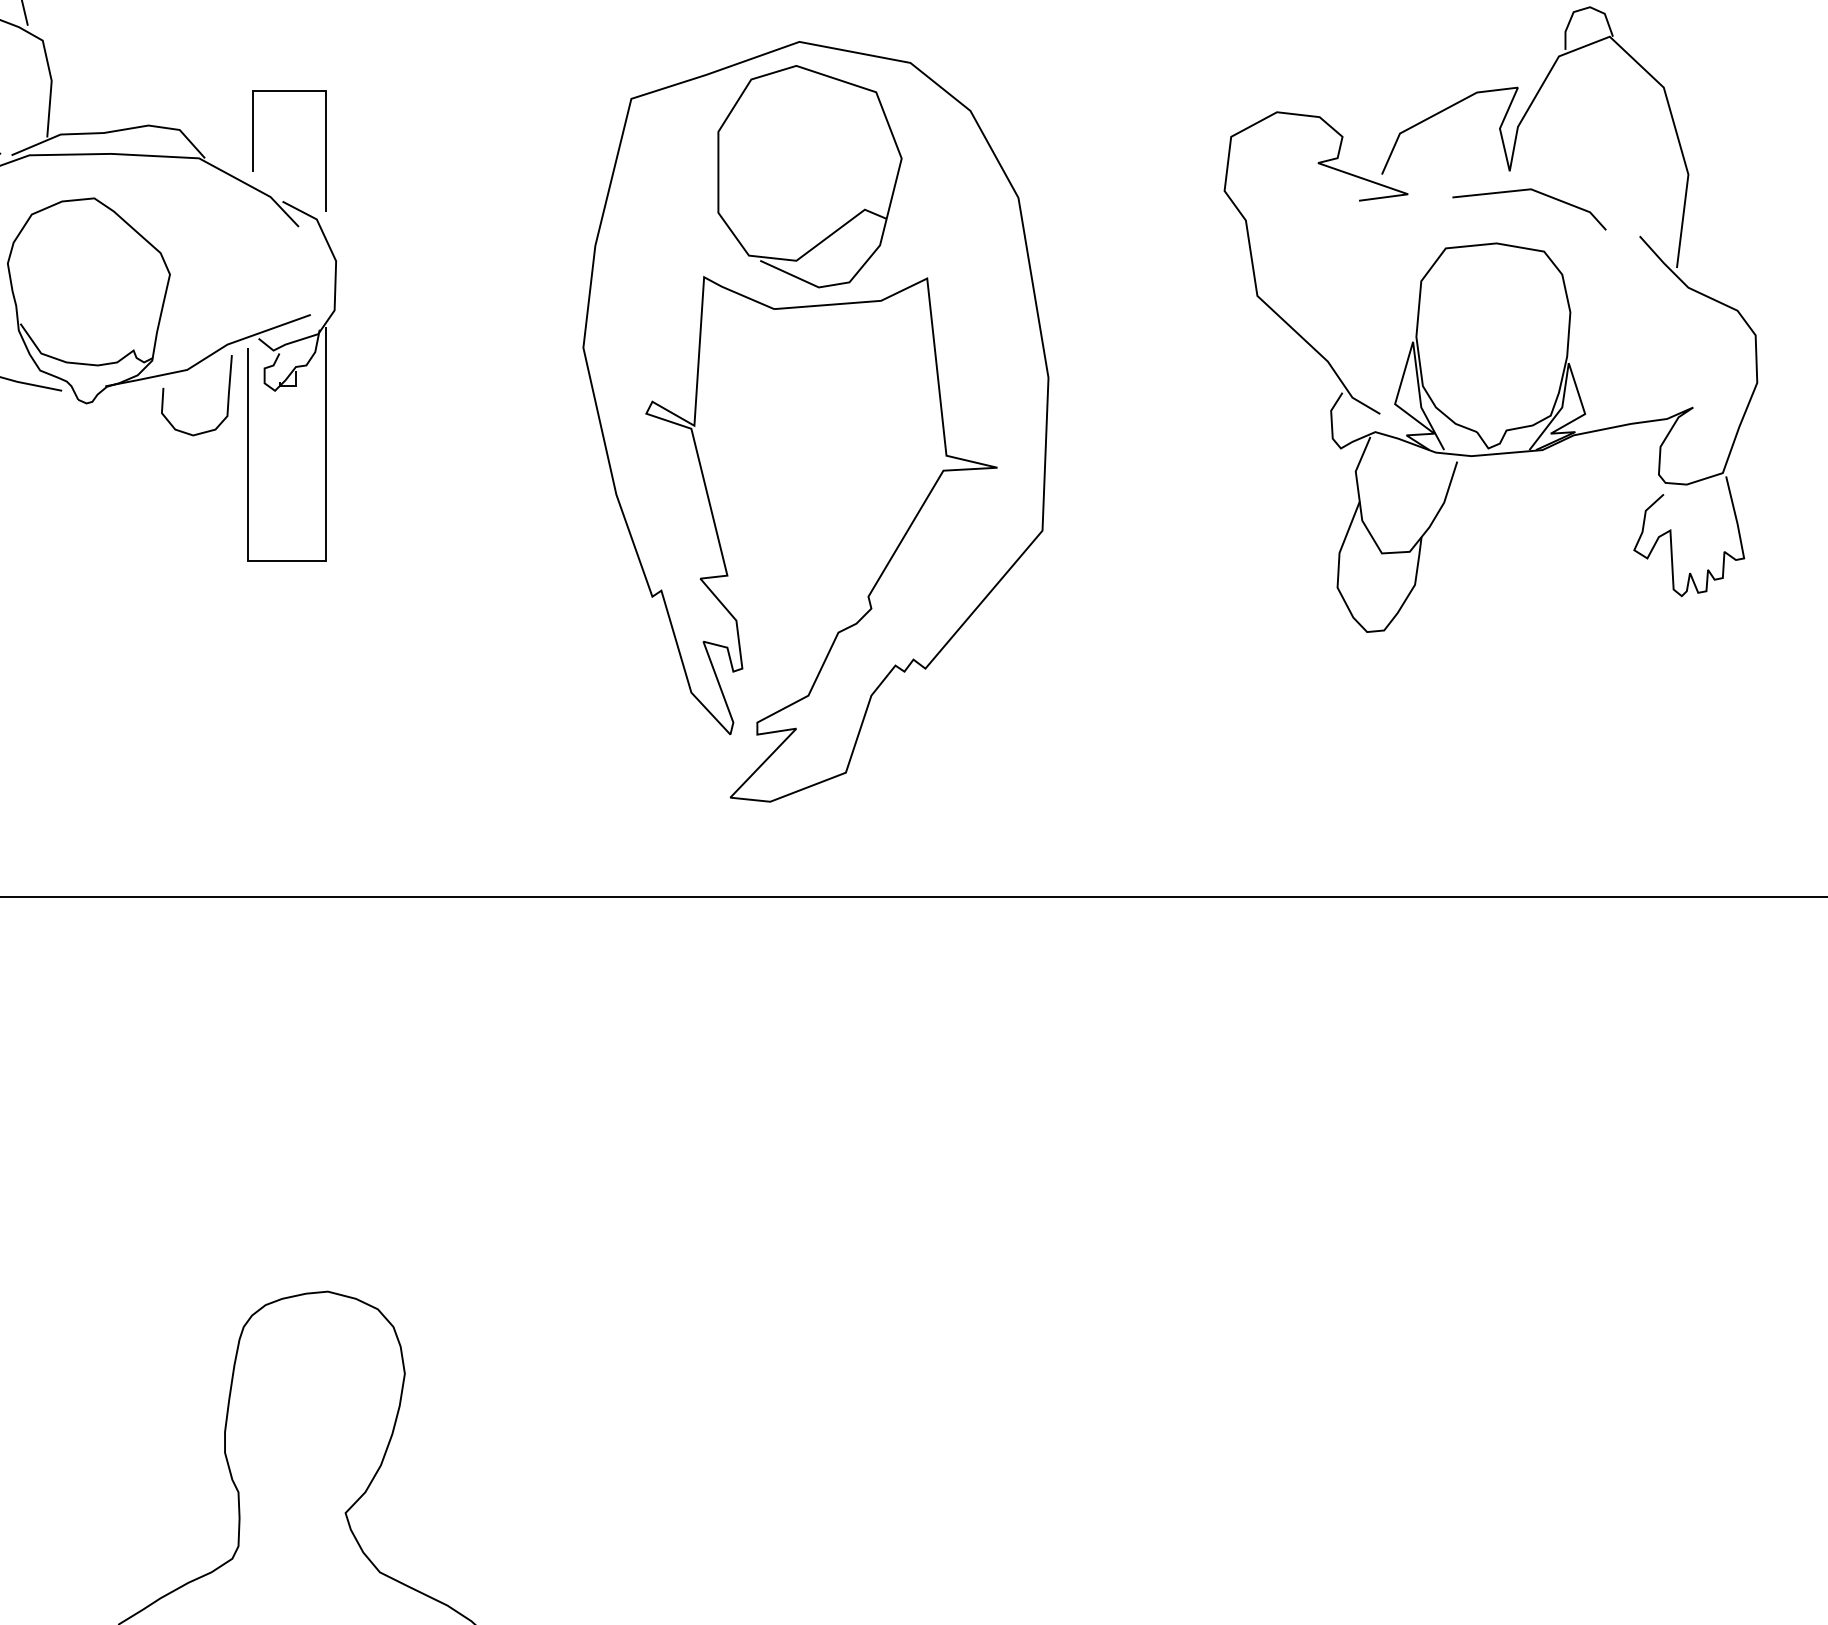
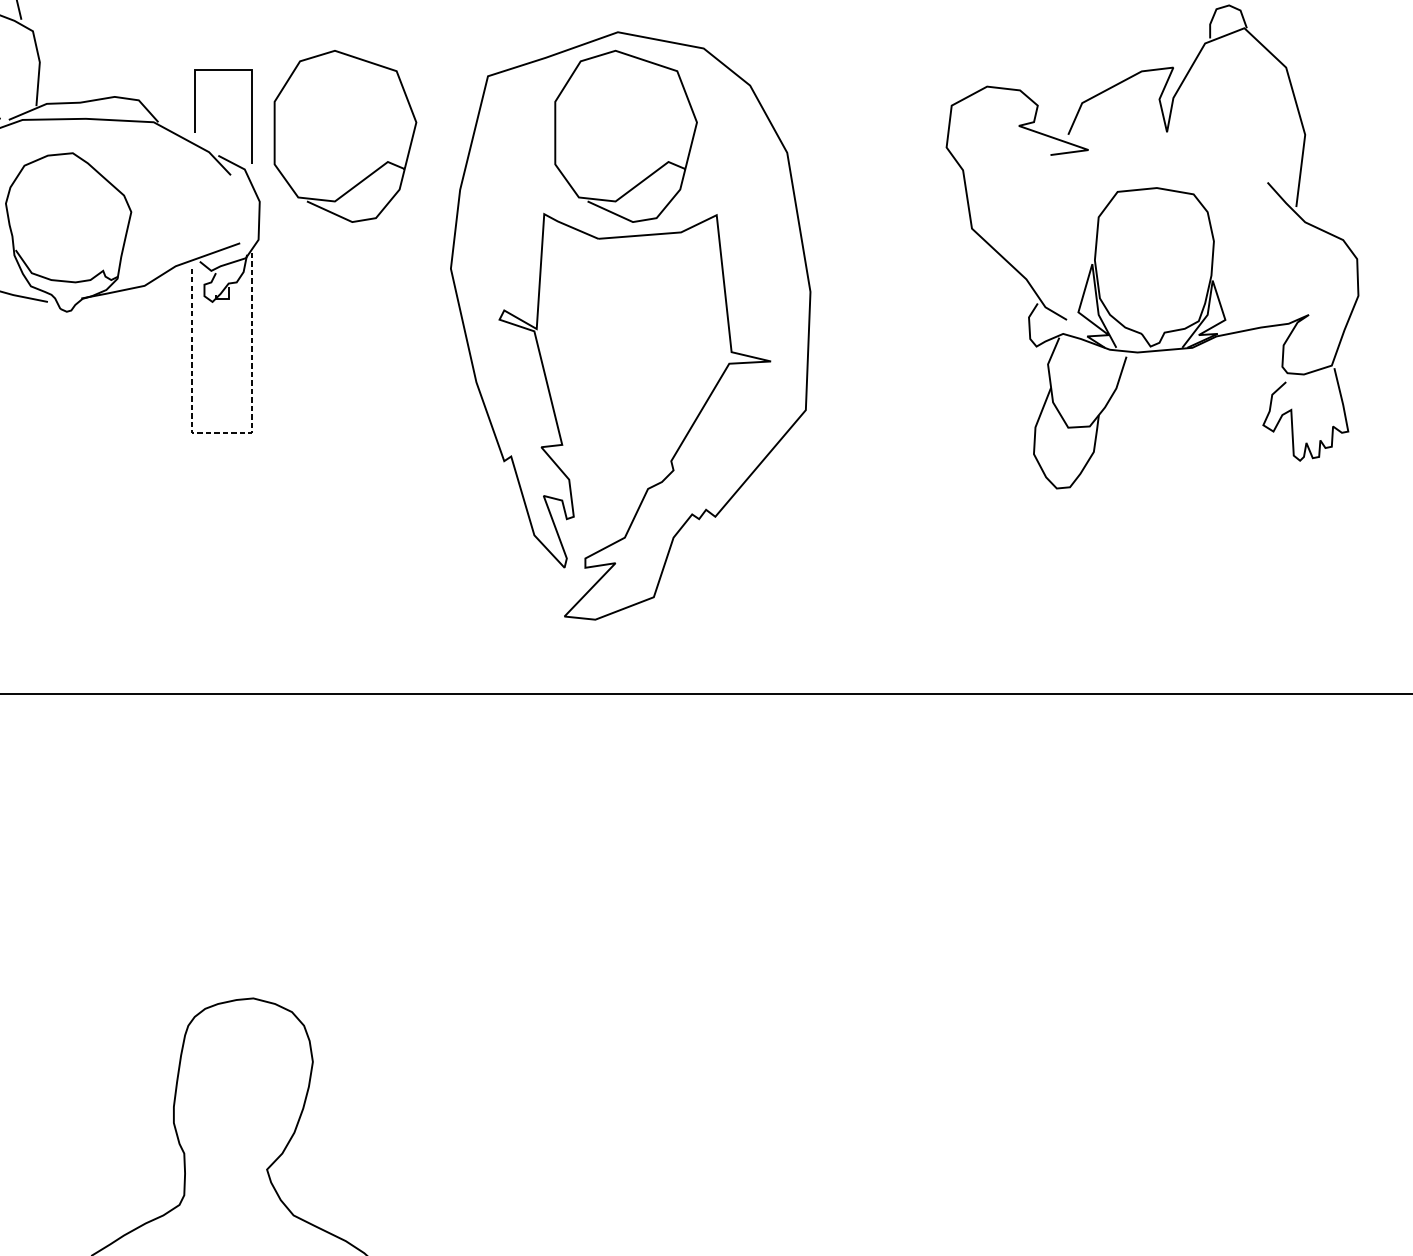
line: (1538, 193) -> (1189, 149), removed
curve: (481, 223) -> (372, 172), added
curve: (227, 395) -> (175, 305), removed
line: (296, 560) -> (229, 433), solid -> dashed

